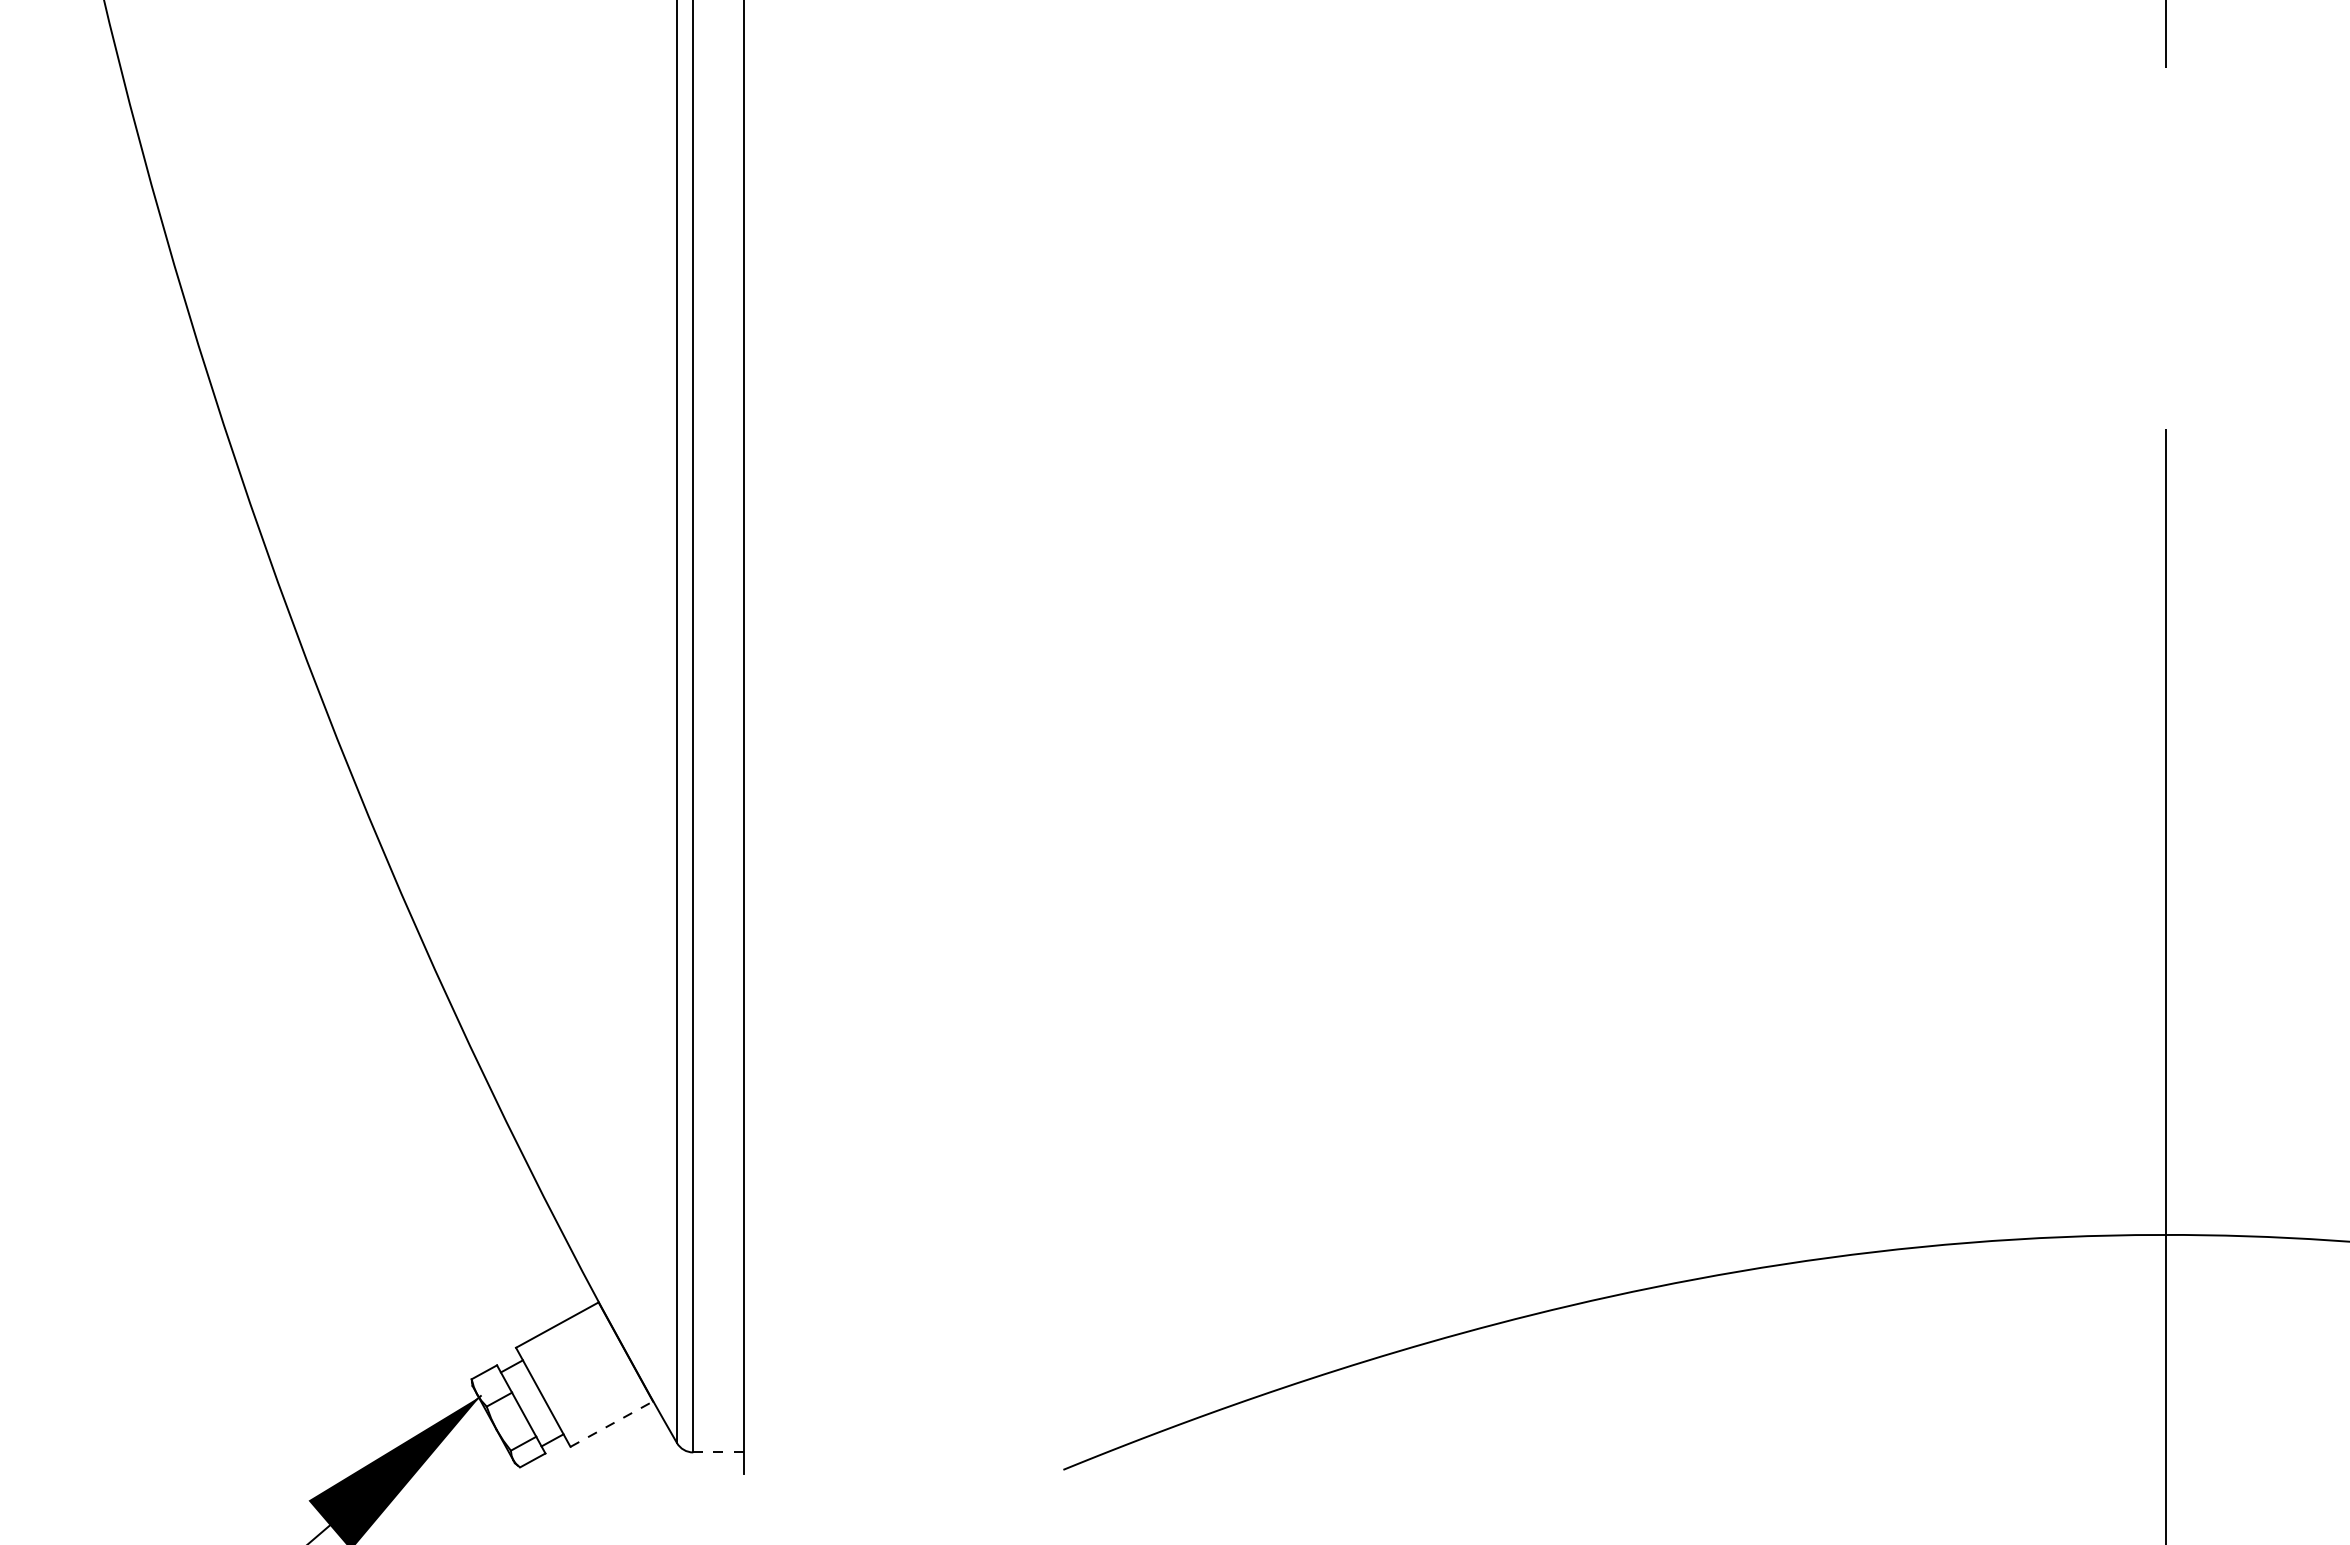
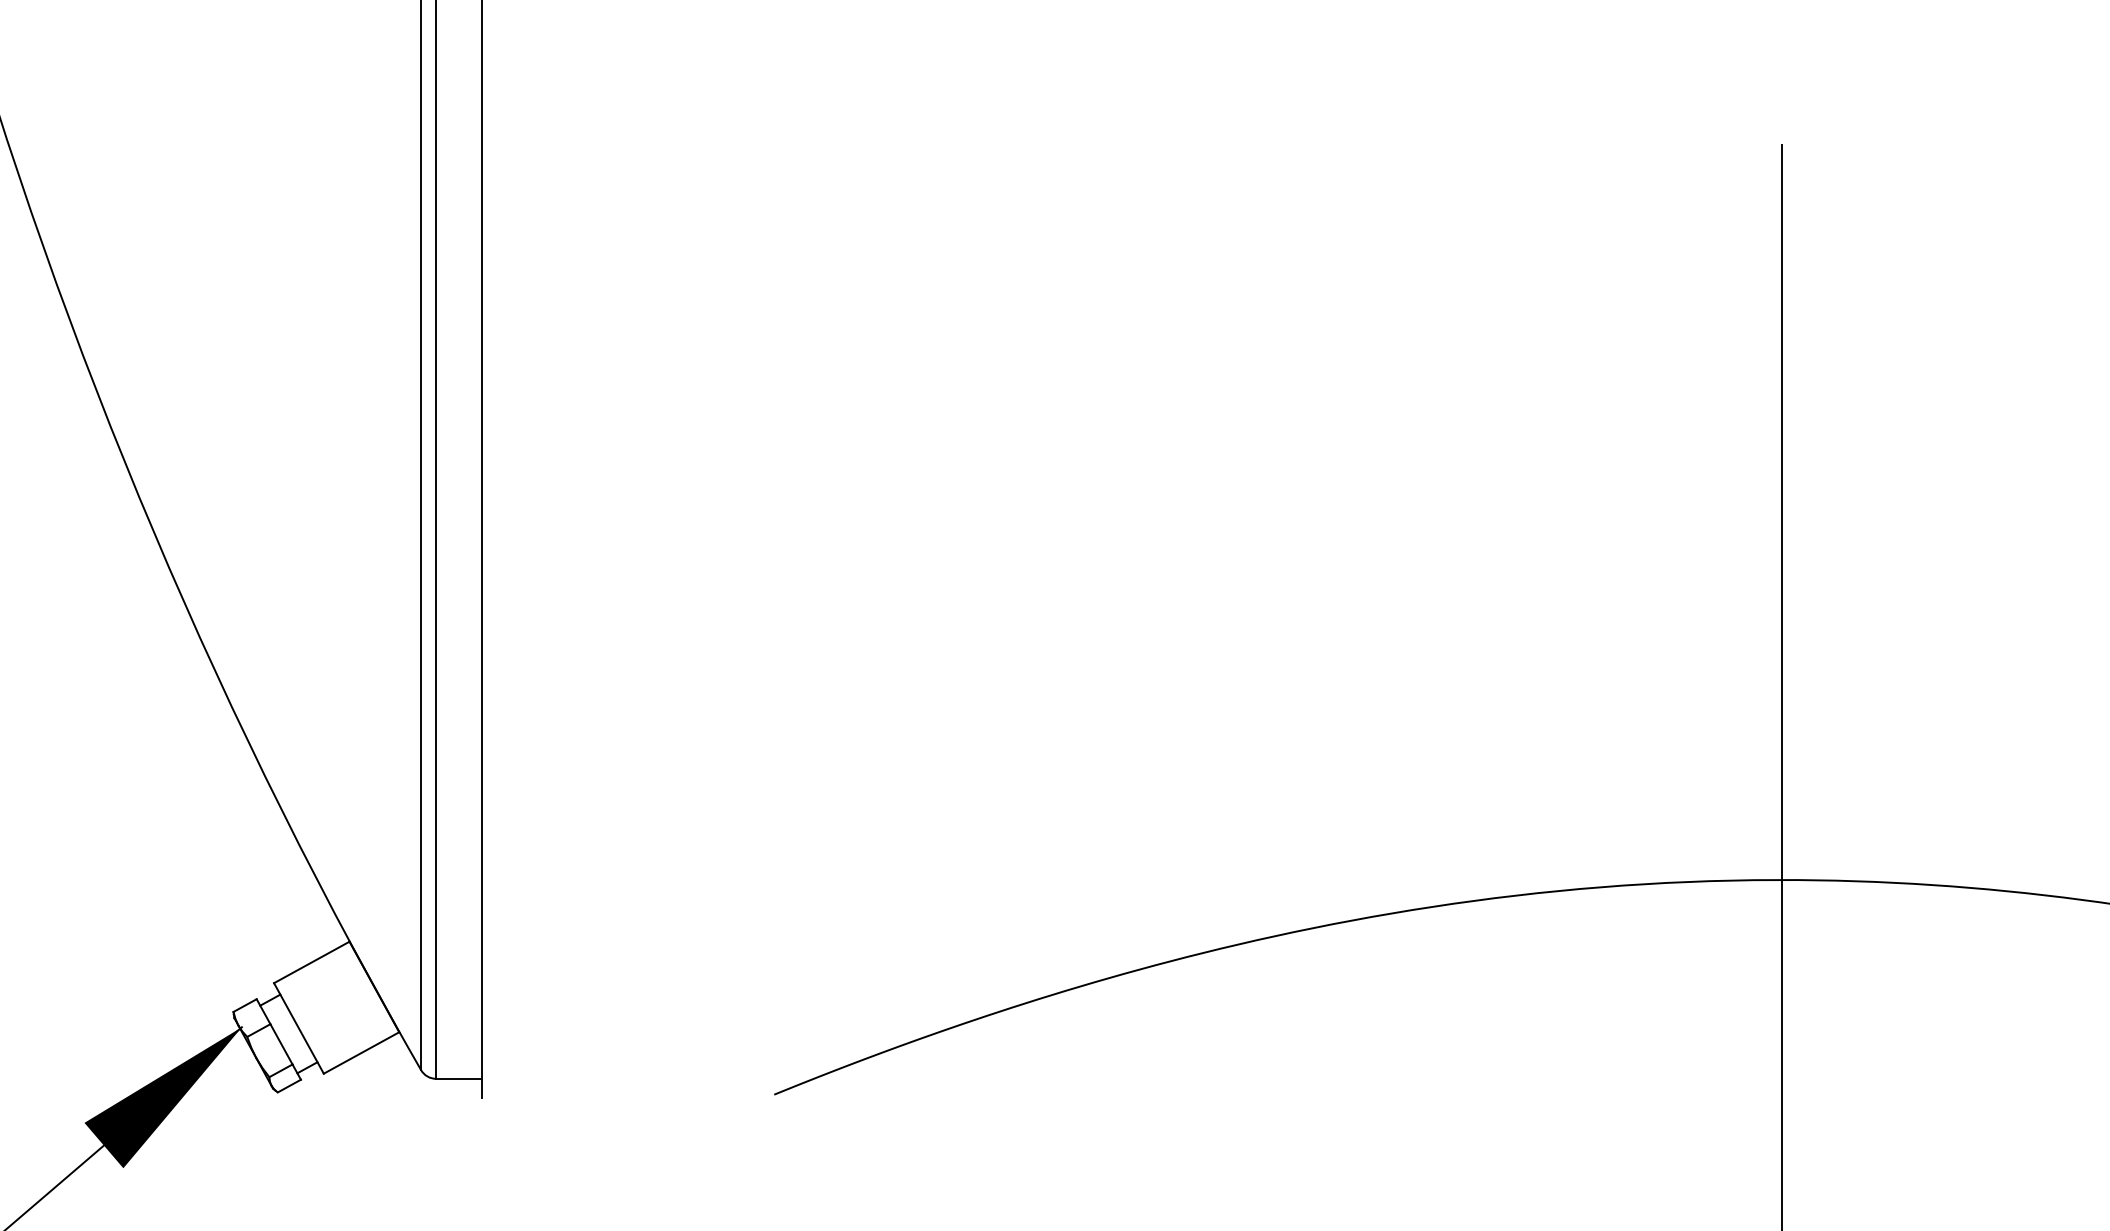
line: (612, 1423) -> (362, 1052), dashed -> solid
line: (718, 1452) -> (459, 1078), dashed -> solid

